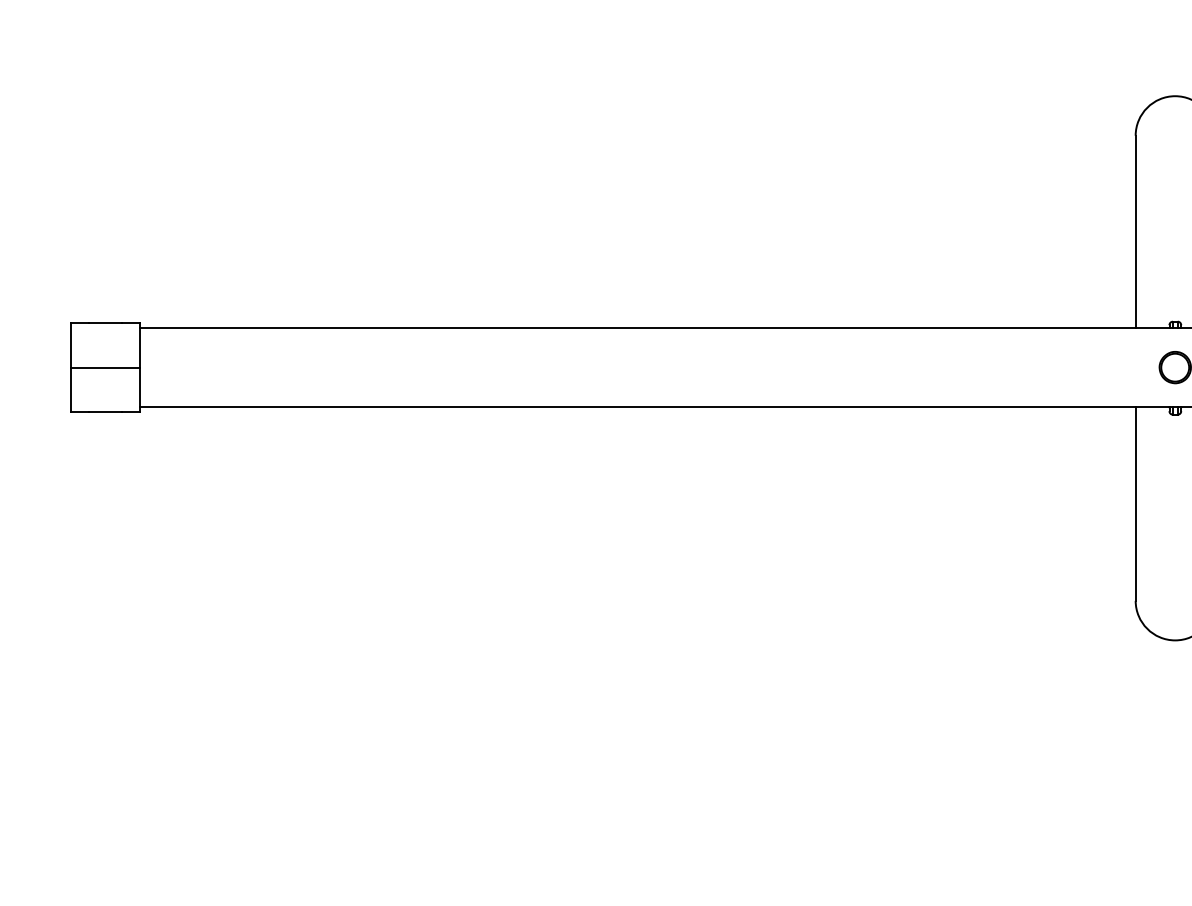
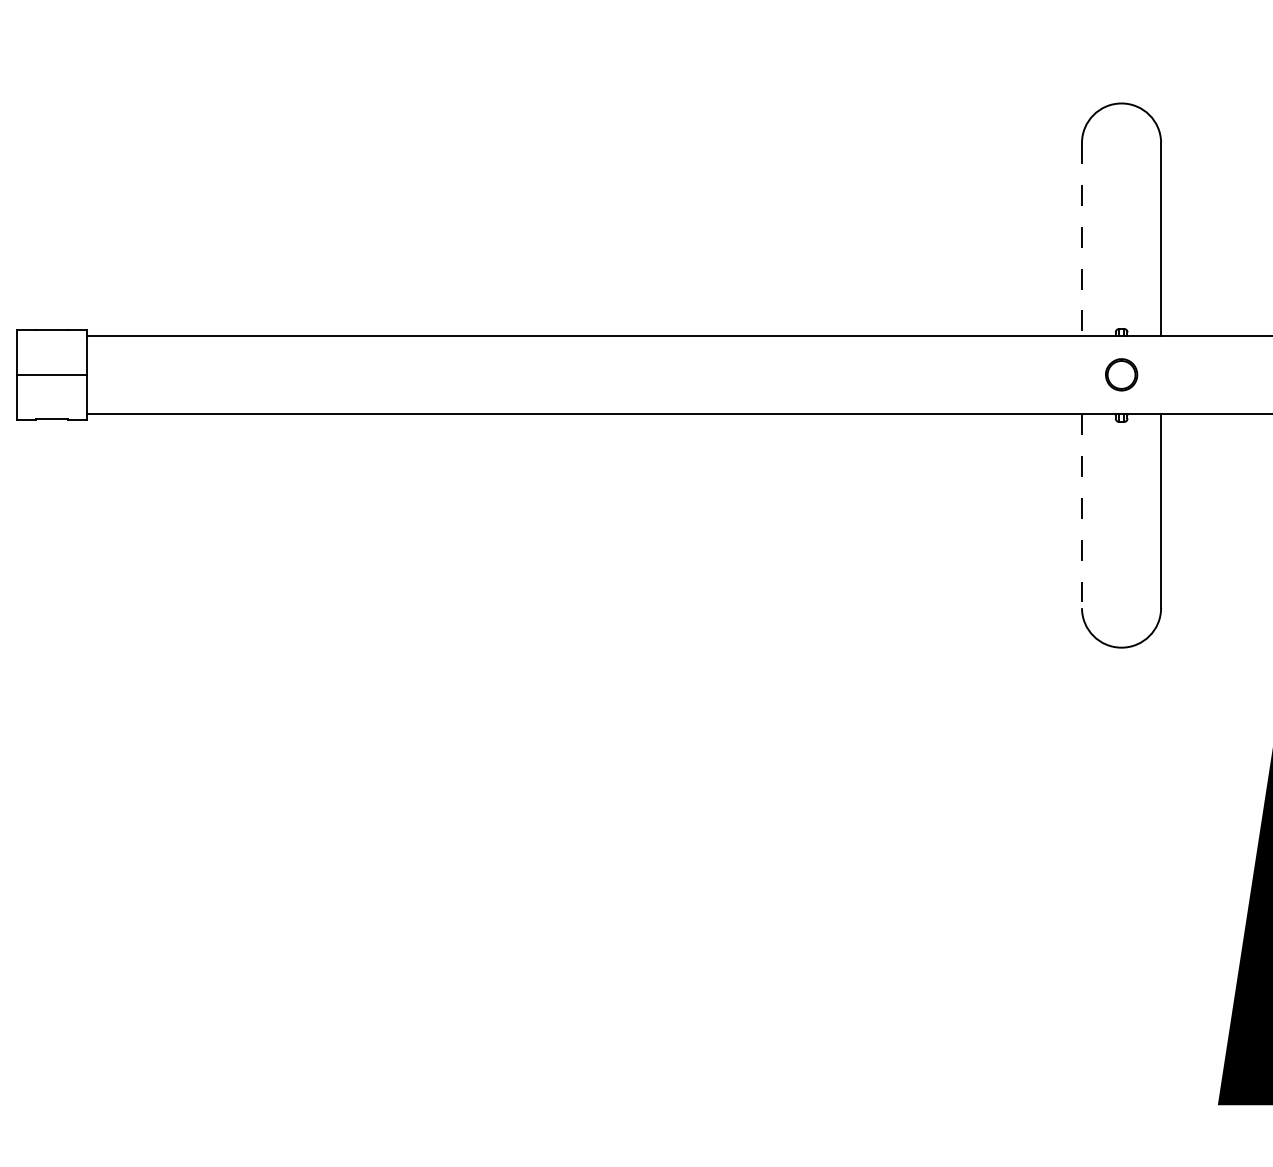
line: (1136, 232) -> (1082, 239), solid -> dashed
line: (1136, 504) -> (1082, 511), solid -> dashed

